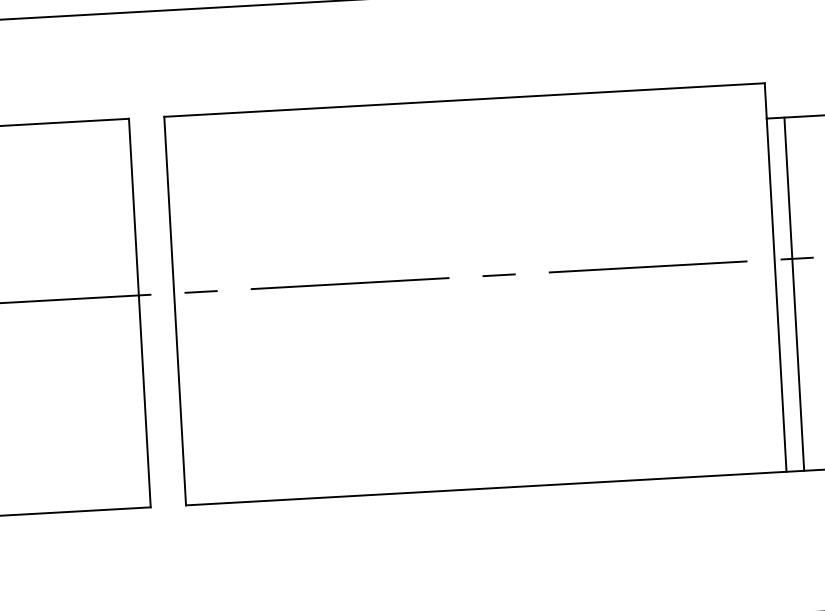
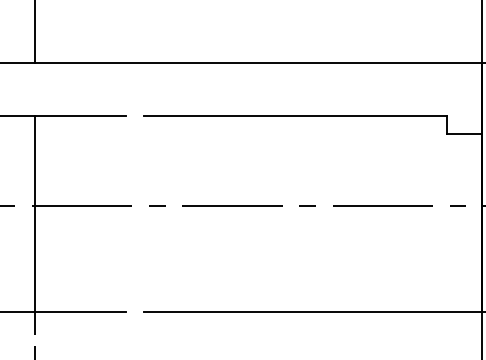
line: (794, 294) -> (455, 223), removed
line: (776, 295) -> (446, 223), removed
line: (174, 311) -> (143, 214), removed
line: (139, 313) -> (125, 214), removed

